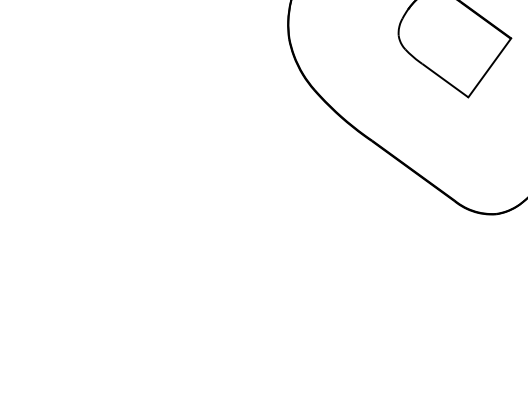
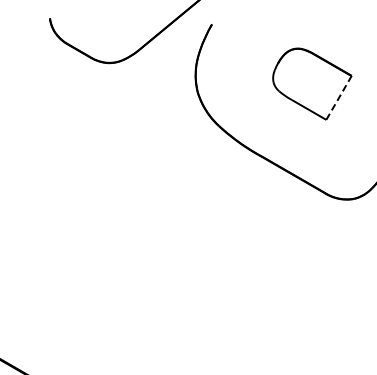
line: (490, 67) -> (339, 97), solid -> dashed

